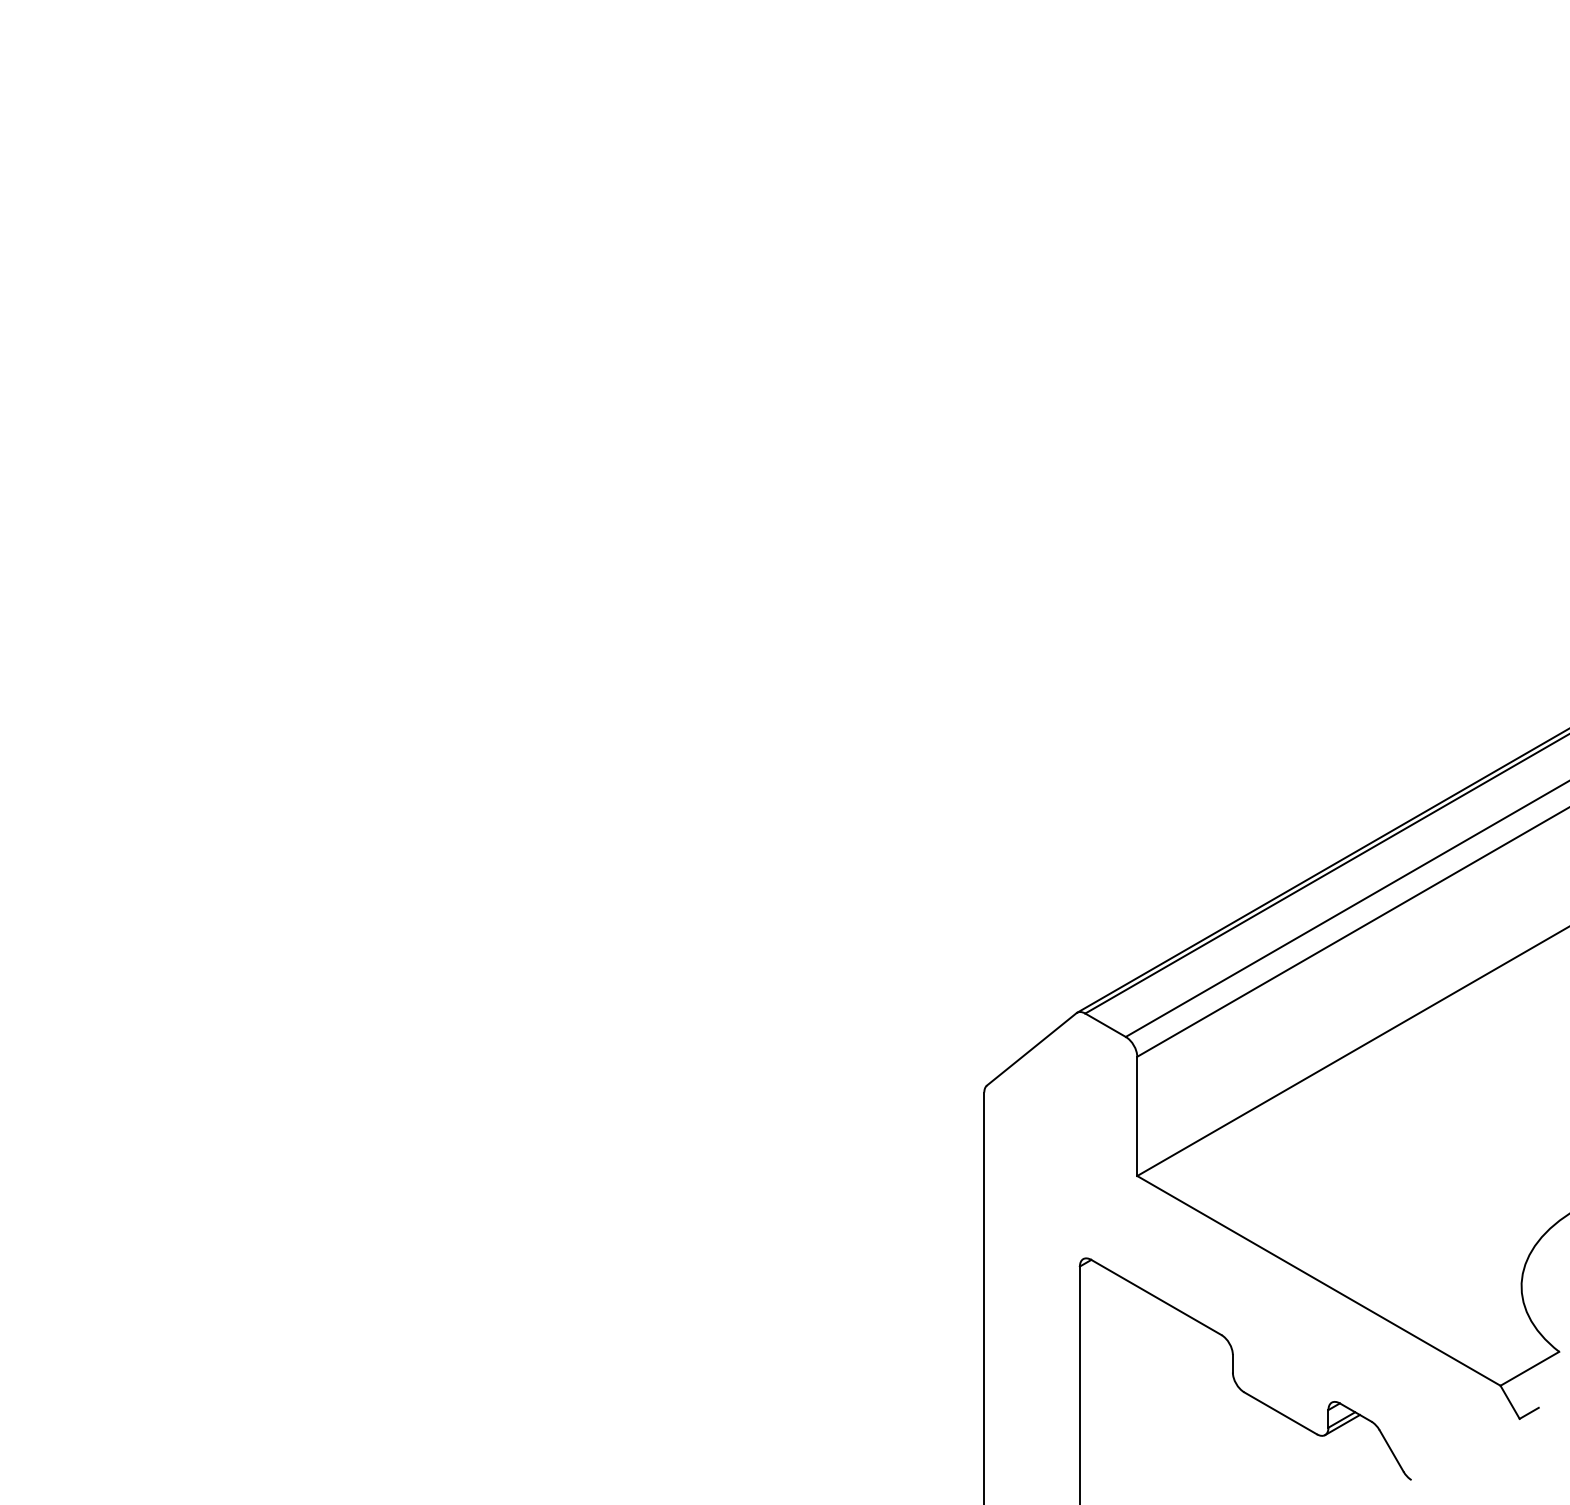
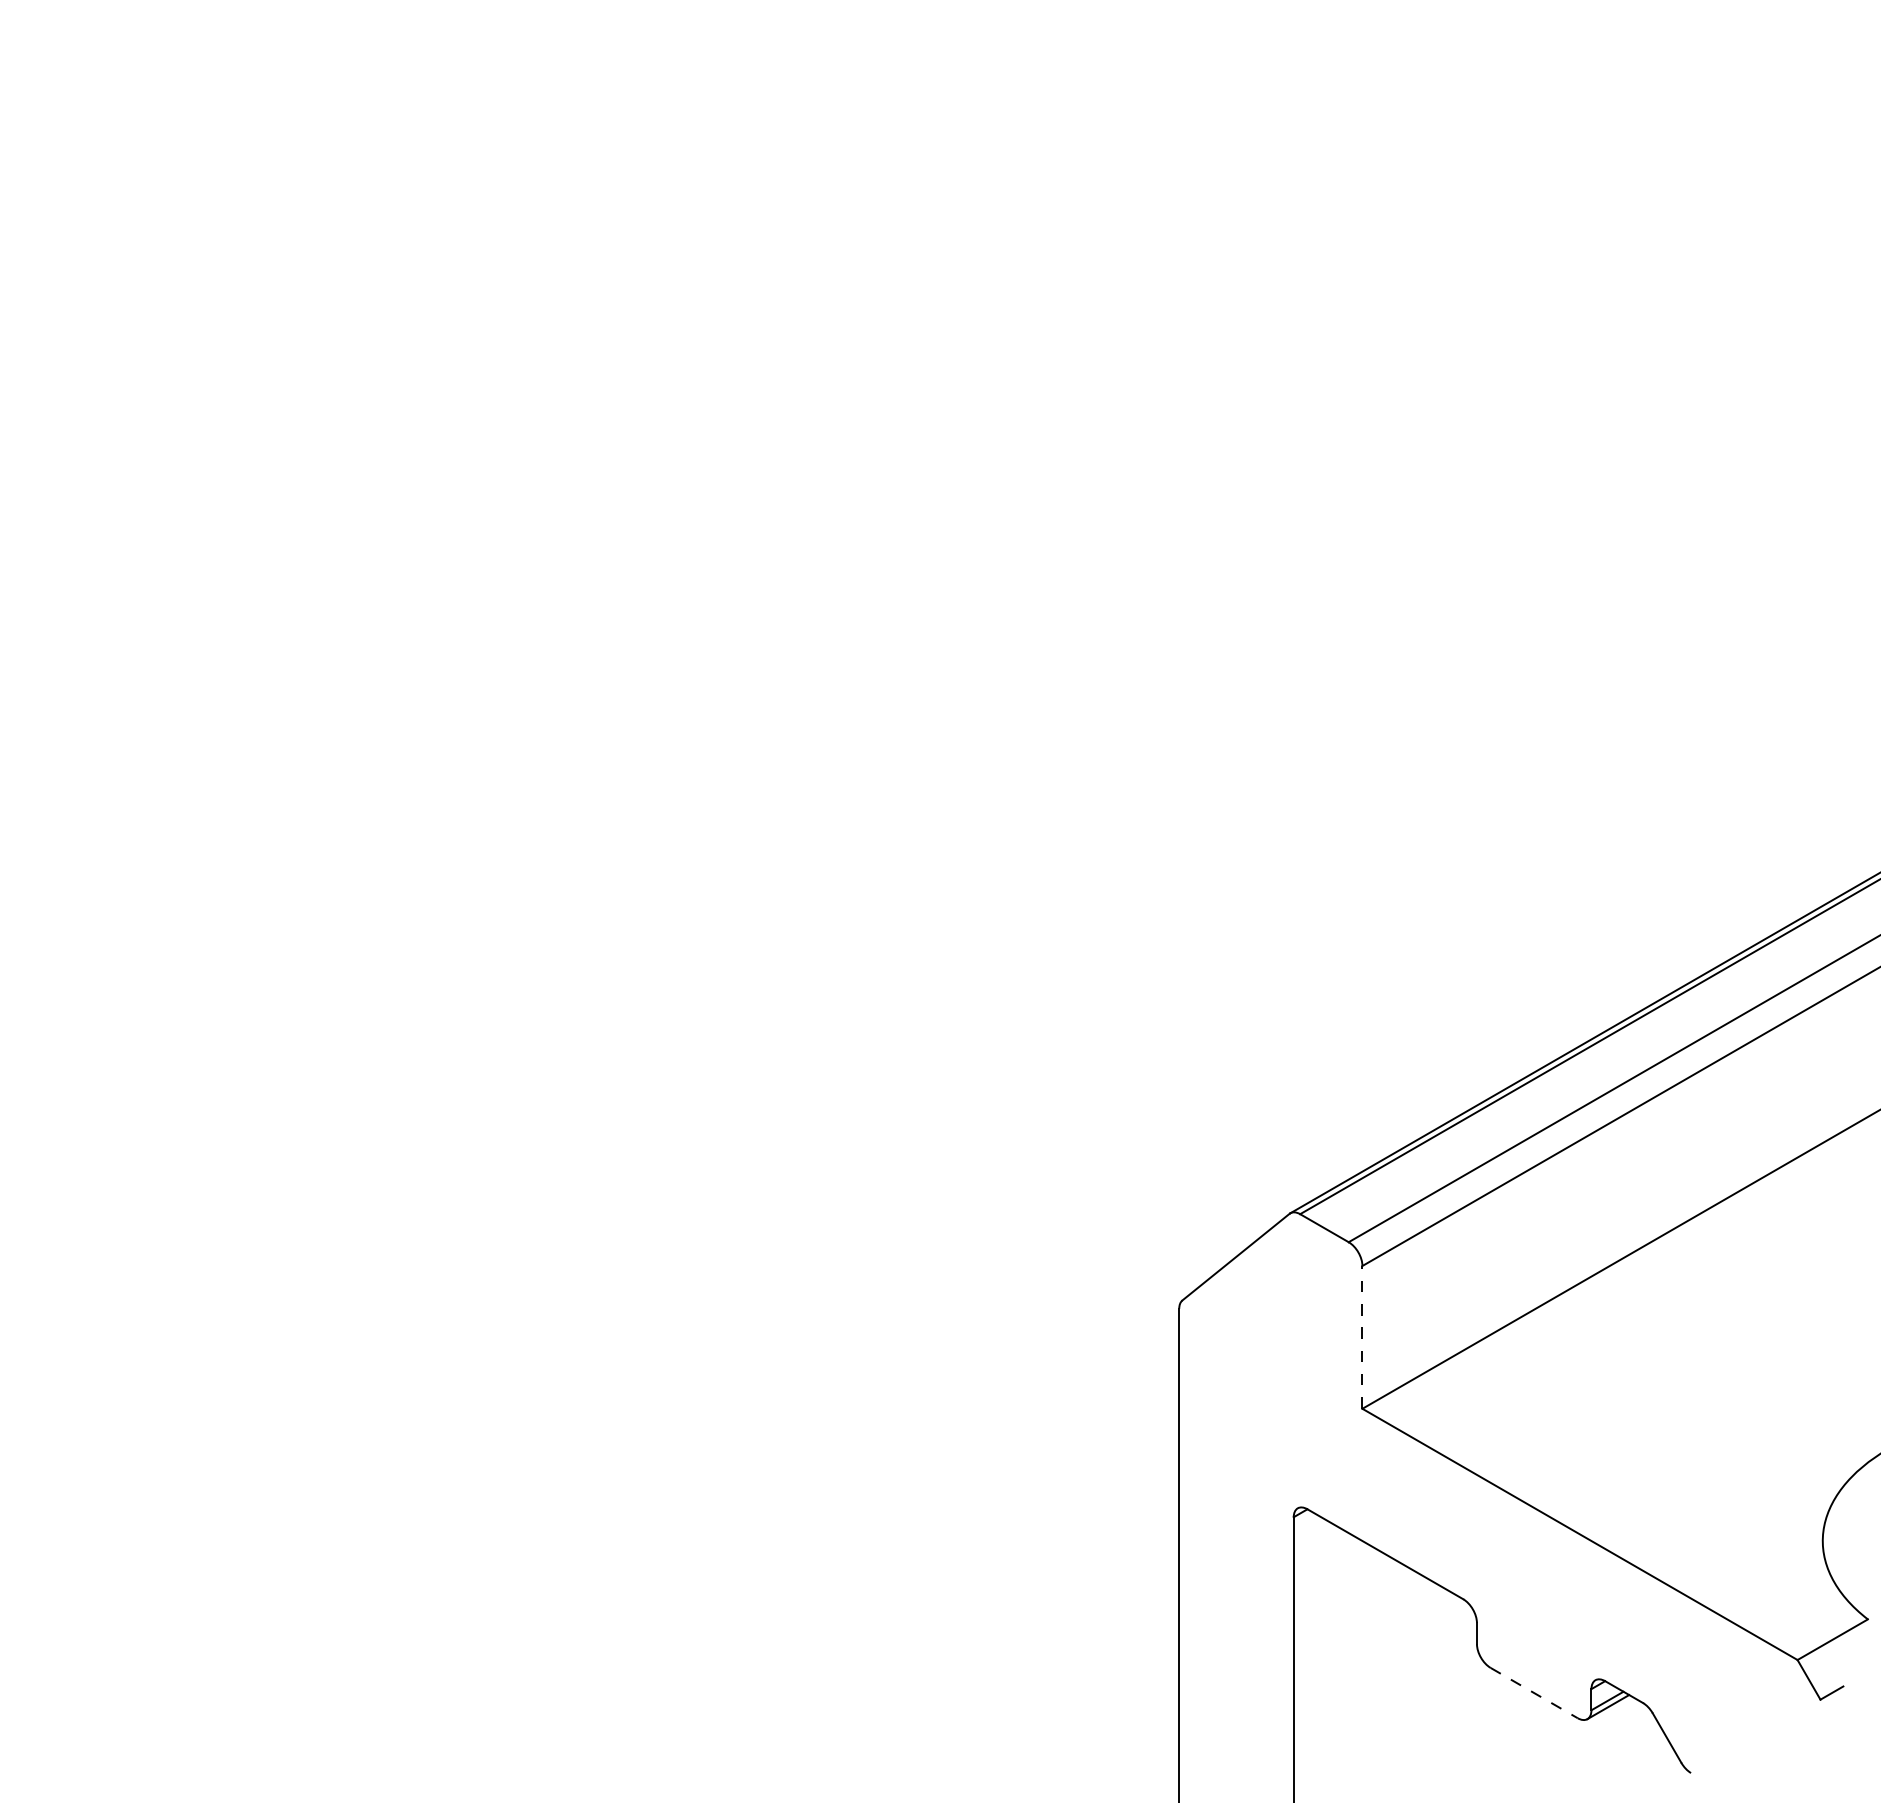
line: (1137, 1116) -> (1362, 1337), solid -> dashed
line: (1280, 1413) -> (1534, 1693), solid -> dashed

